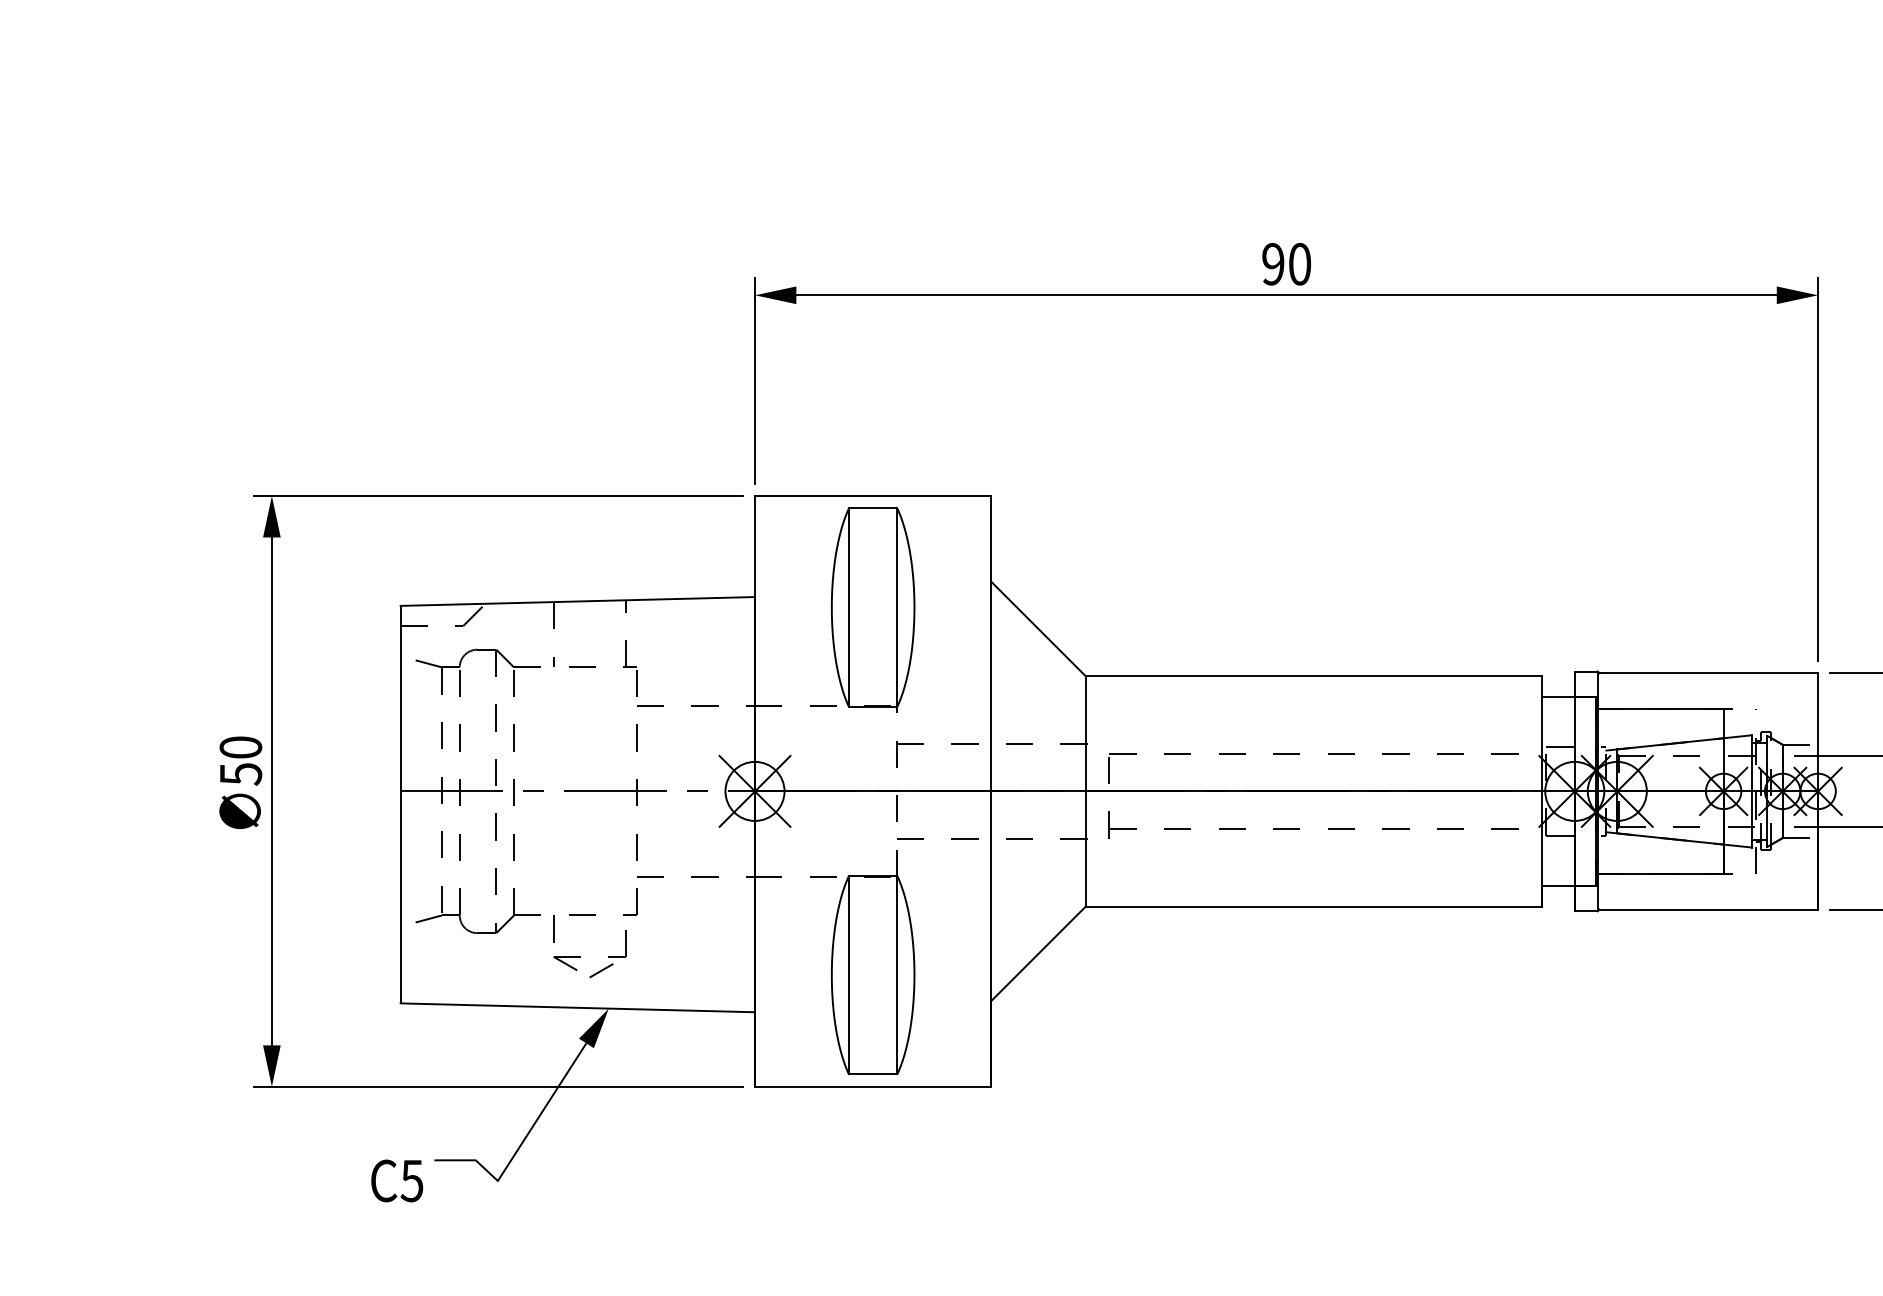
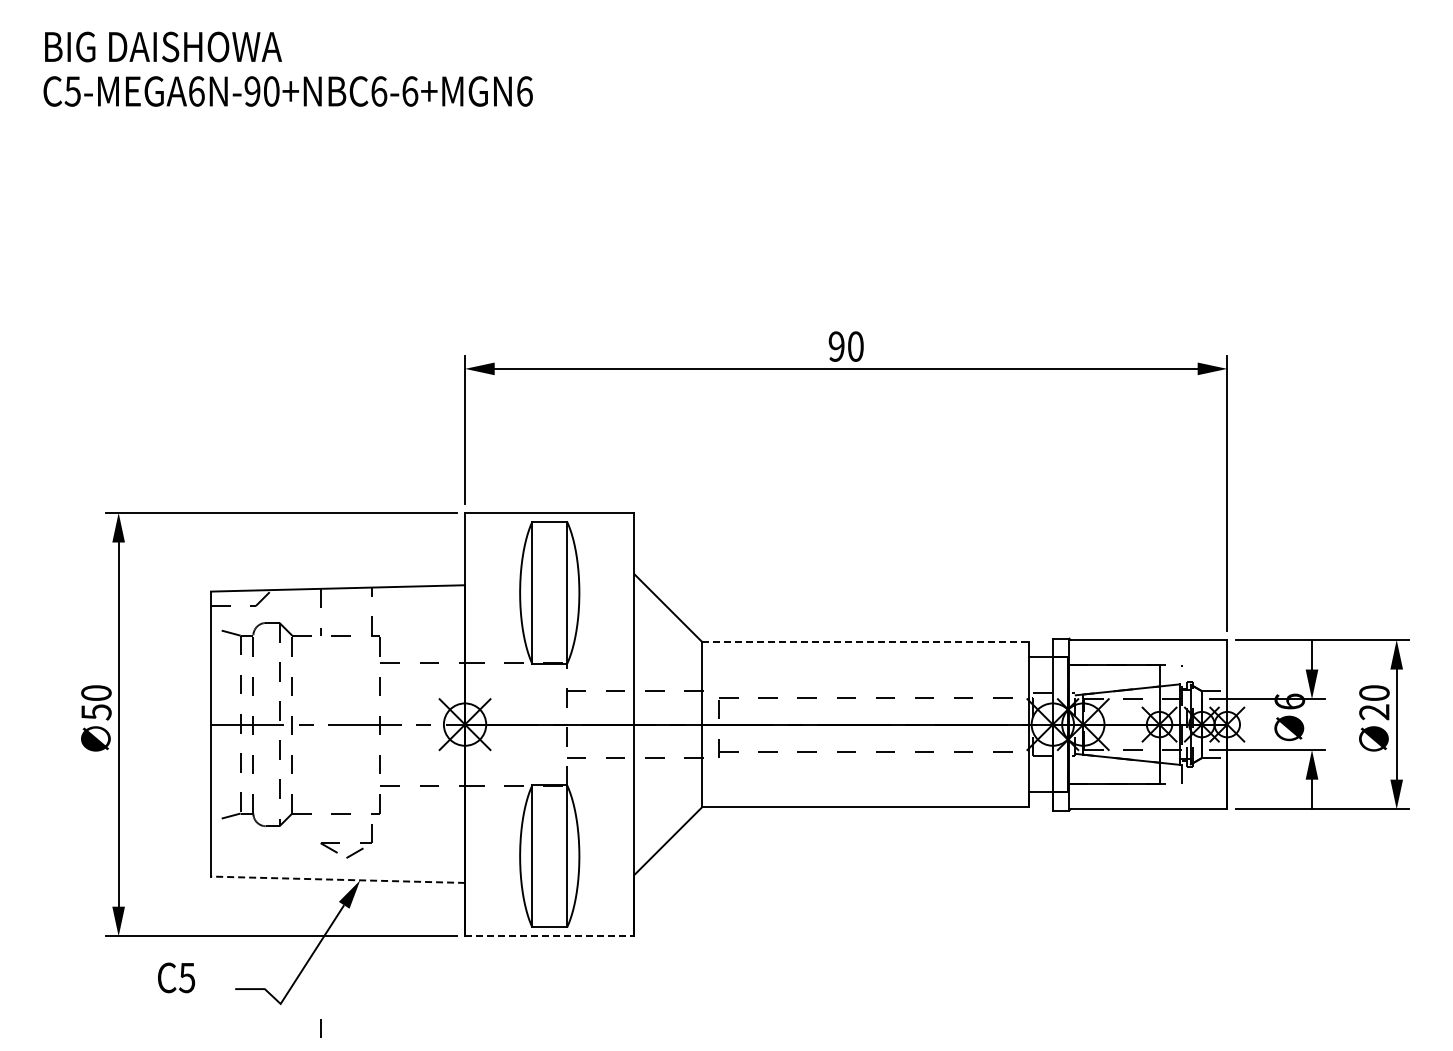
line: (1314, 676) -> (866, 642), solid -> dashed
line: (553, 929) -> (320, 1028), moved
line: (577, 1007) -> (337, 879), solid -> dashed
line: (872, 1086) -> (549, 936), solid -> dashed
text: (397, 1180) -> (176, 977), moved

